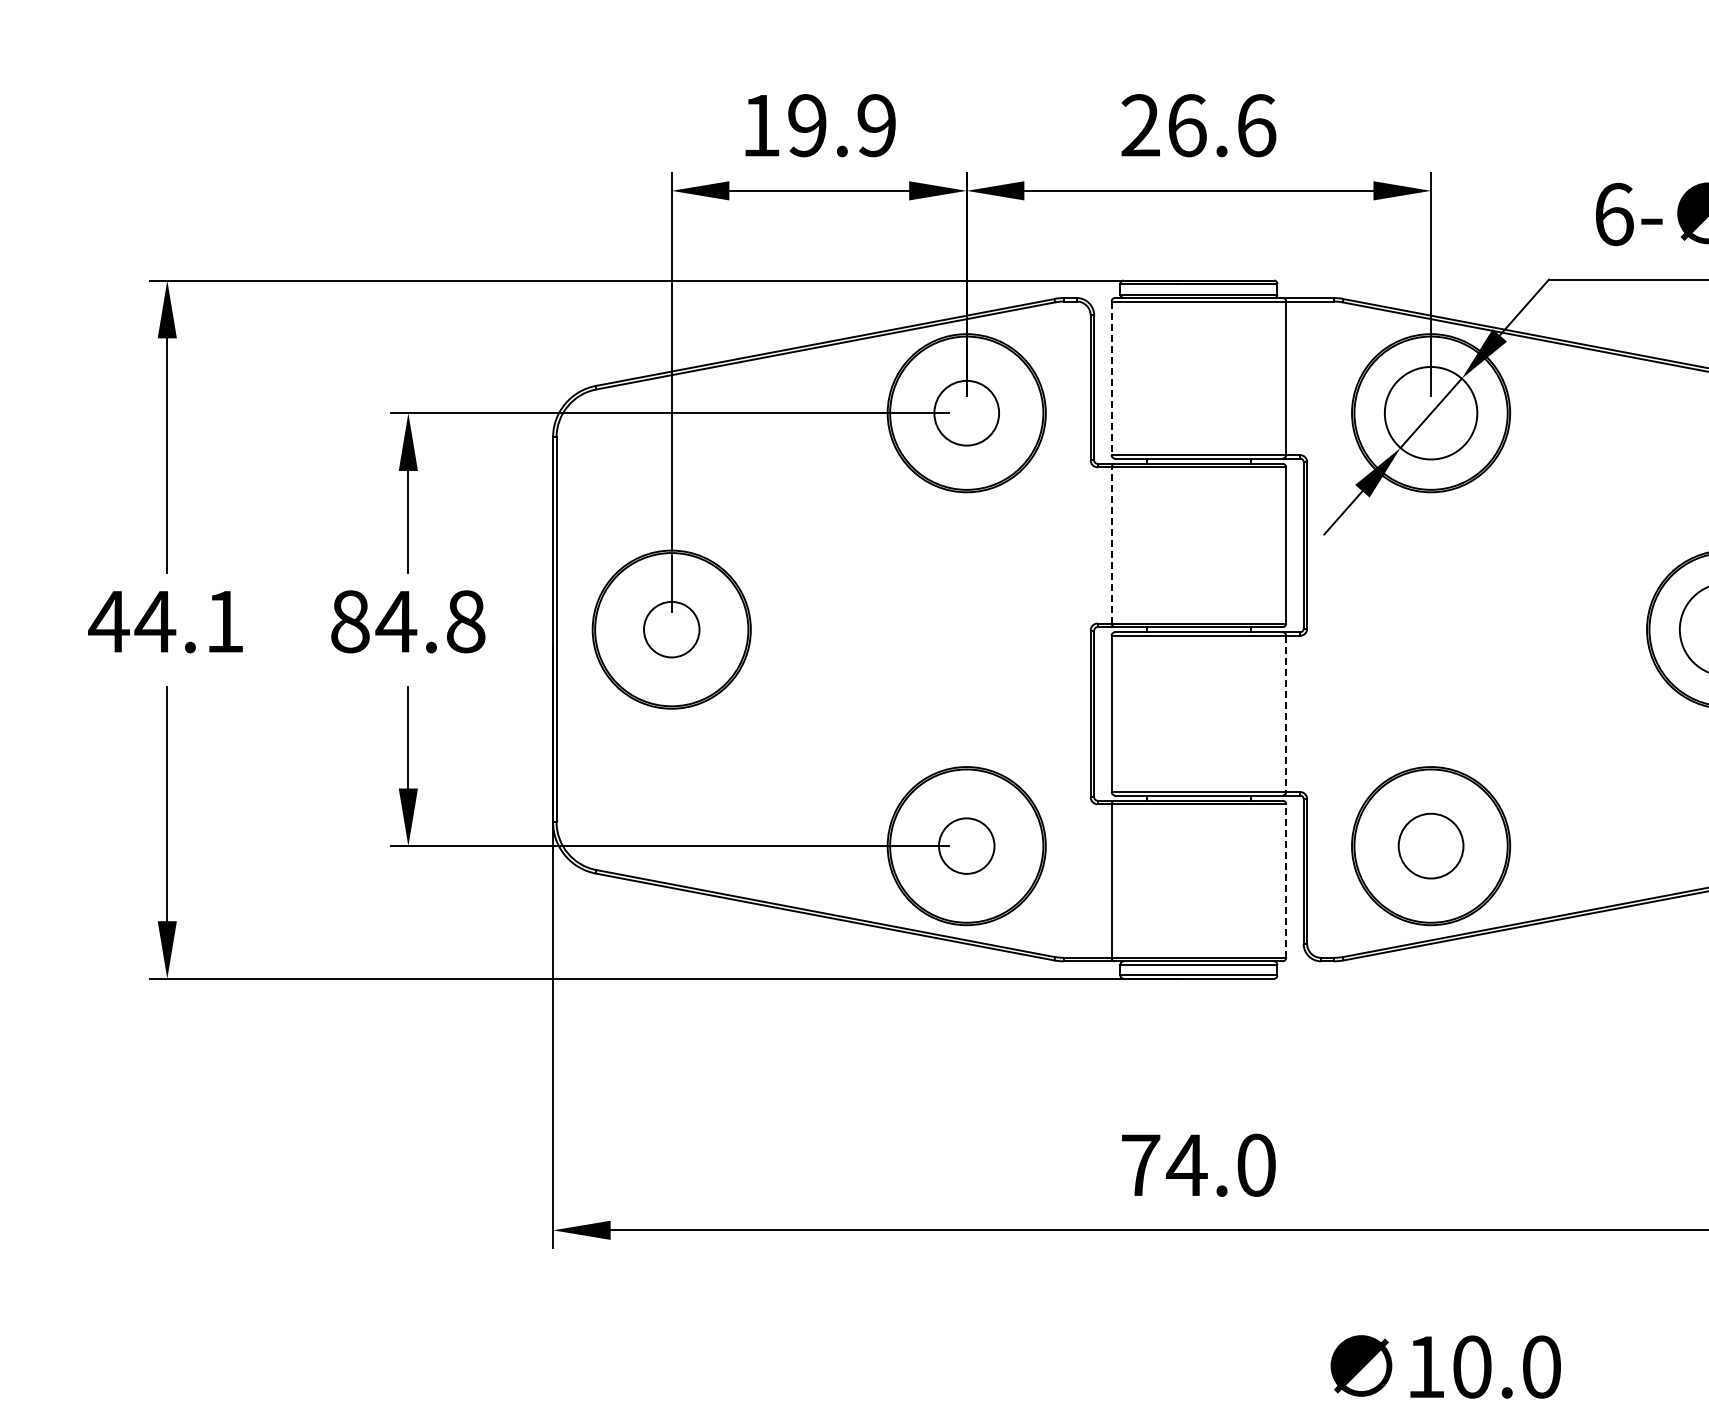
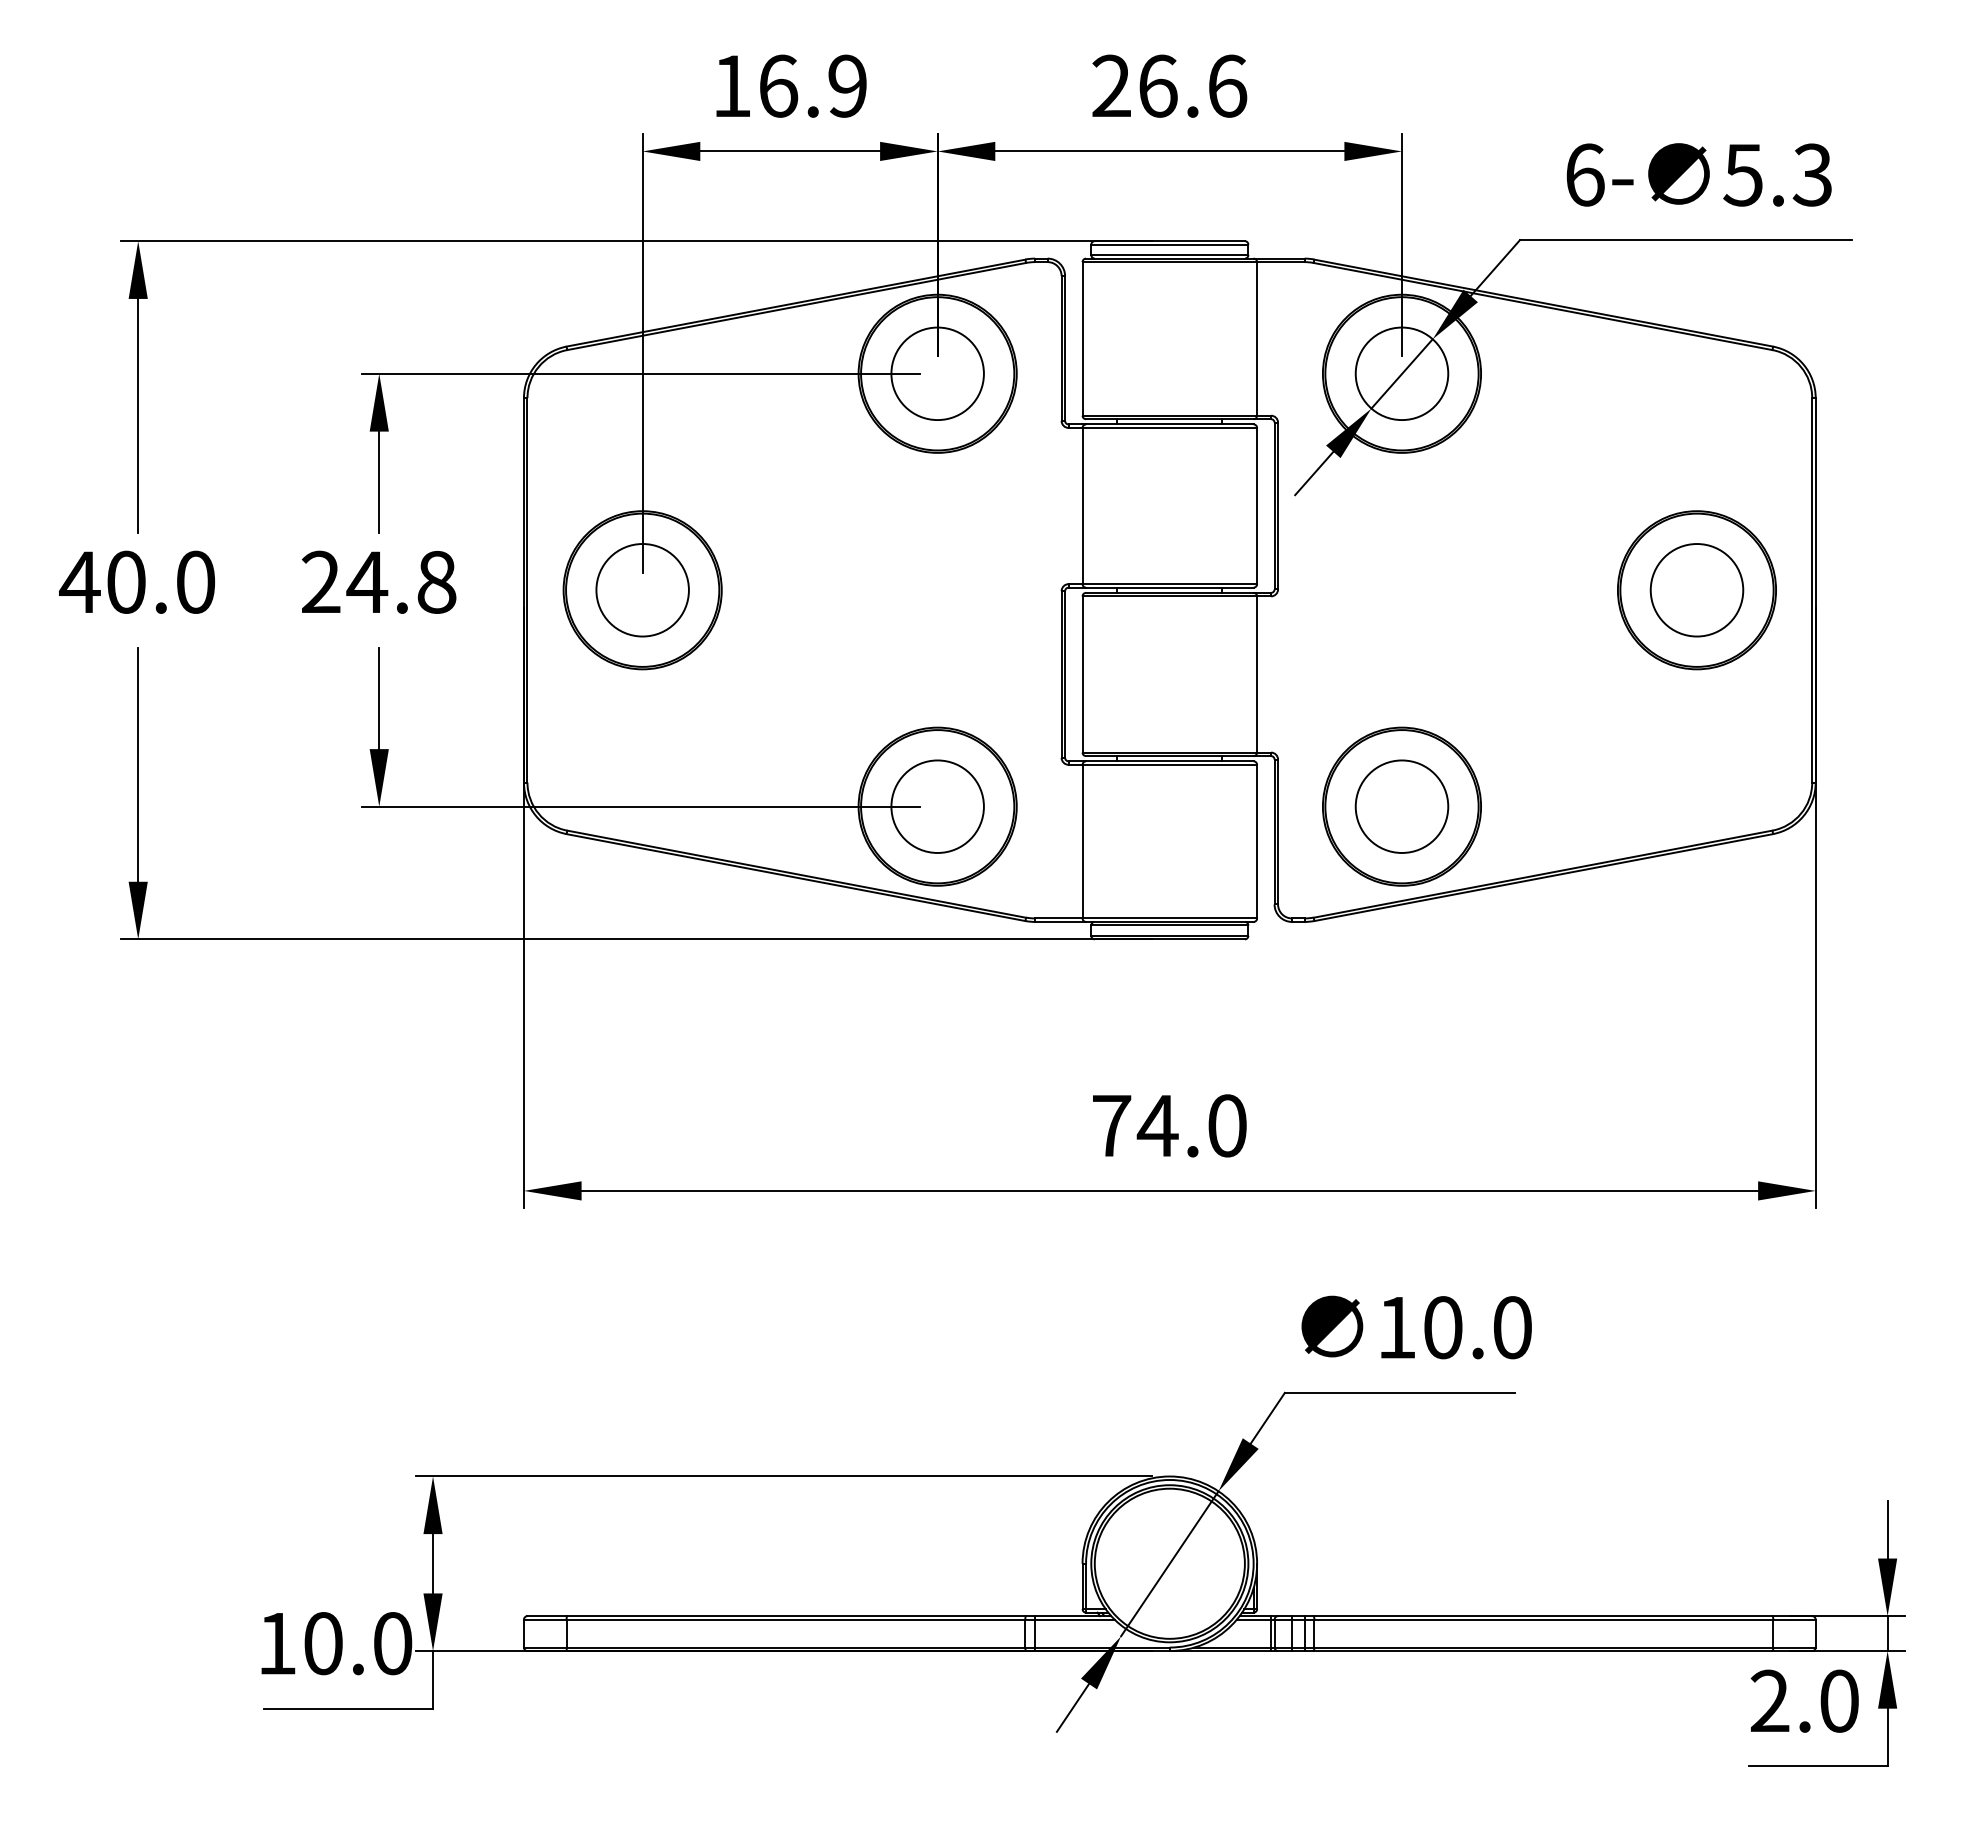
text: (807, 124) -> (778, 85), 19.9 -> 16.9
line: (1111, 377) -> (1082, 338), dashed -> solid
circle: (966, 412) -> (937, 373), size x1.43
line: (1111, 544) -> (1082, 505), dashed -> solid
text: (189, 620) -> (160, 581), 44.1 -> 40.0
text: (349, 620) -> (320, 581), 84.8 -> 24.8
circle: (671, 629) -> (642, 590), size x1.67
line: (1286, 714) -> (1257, 675), dashed -> solid
circle: (966, 845) -> (937, 806), size x1.67
circle: (1430, 845) -> (1401, 806), size x1.43
line: (1286, 880) -> (1257, 841), dashed -> solid

